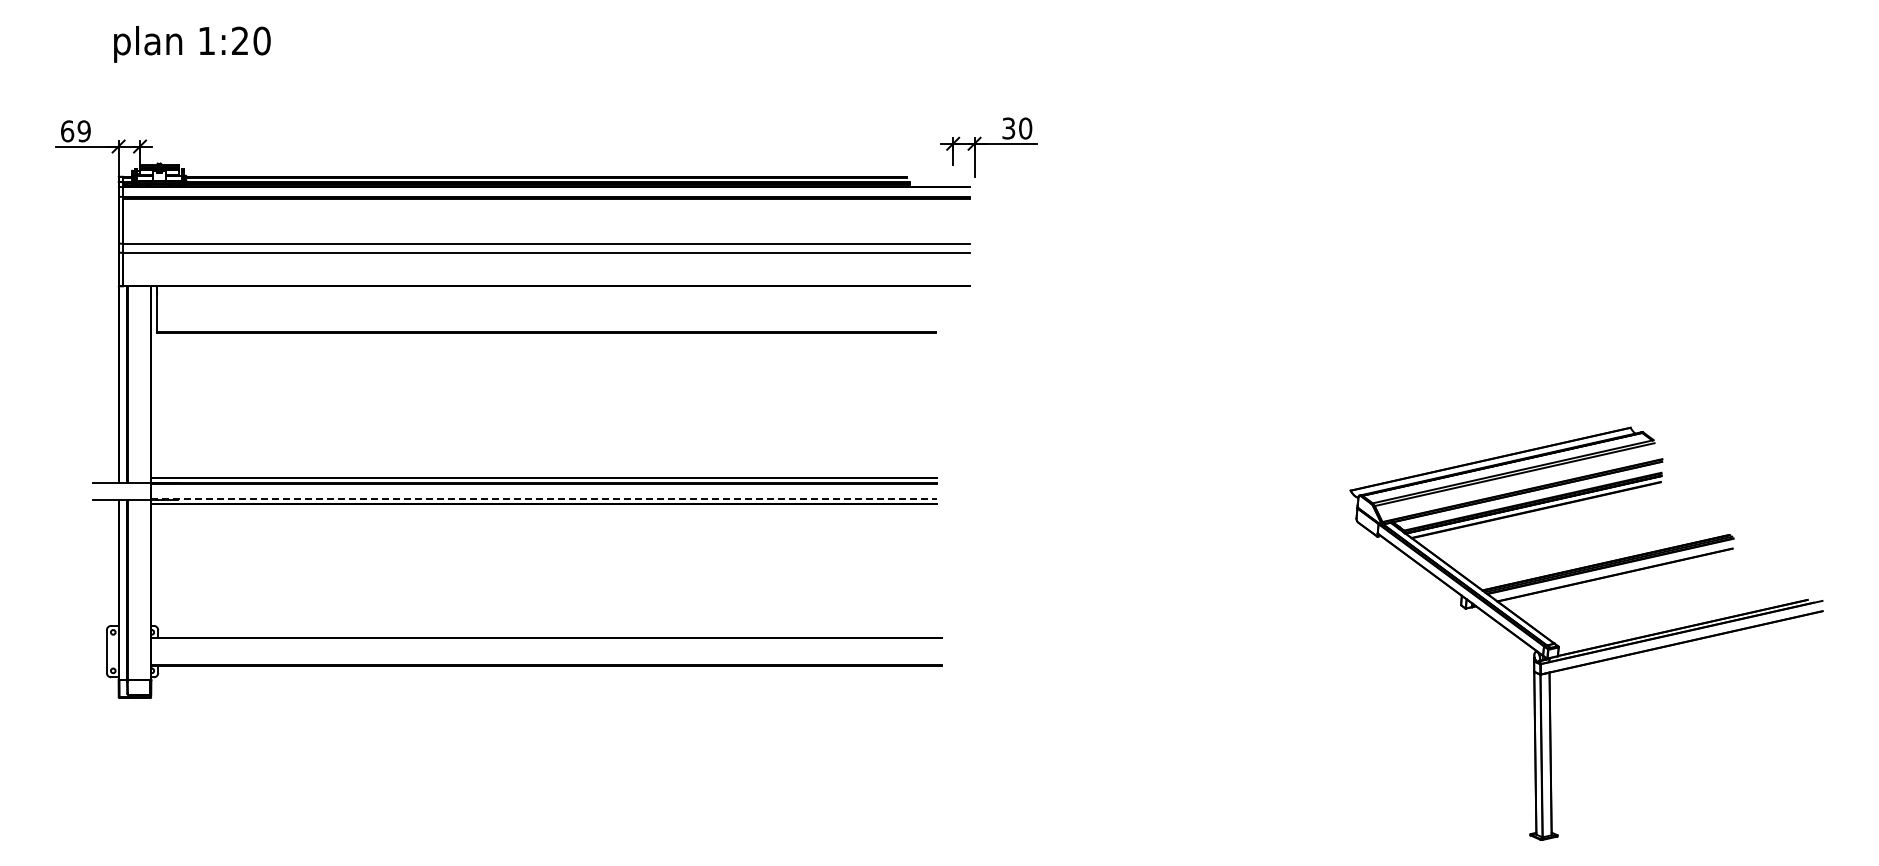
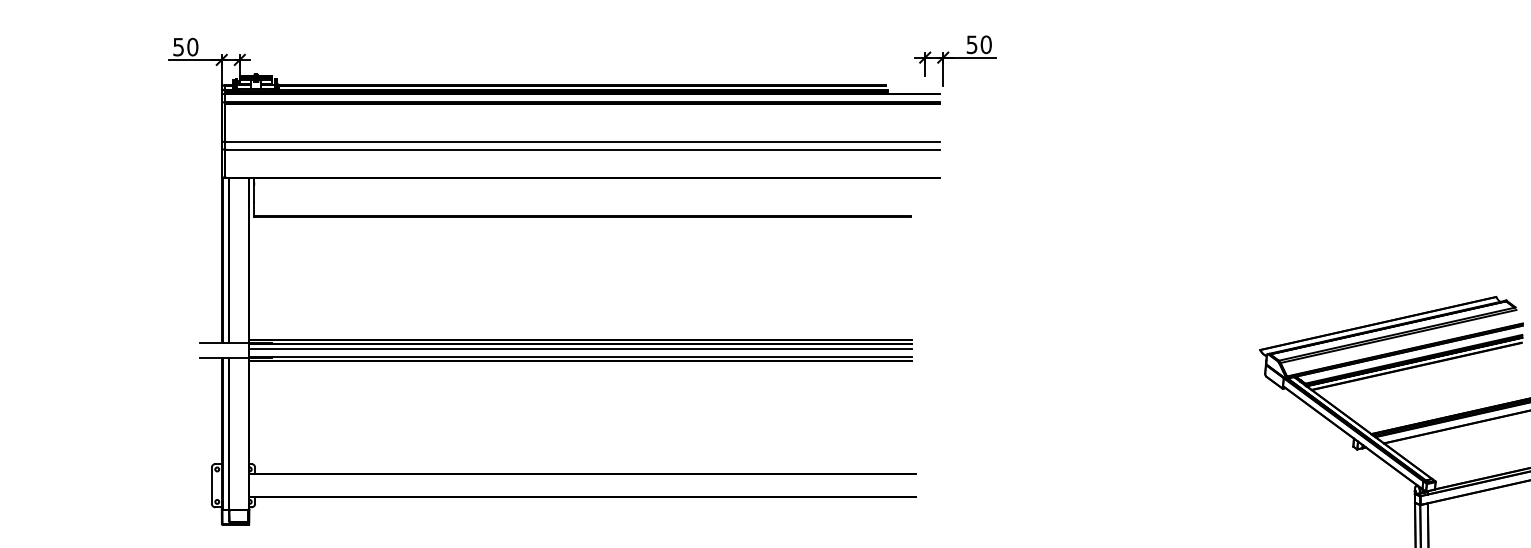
text: (1009, 127) -> (972, 43), 30 -> 50
text: (75, 131) -> (185, 47), 69 -> 50
line: (543, 489) -> (579, 349), added
line: (544, 498) -> (580, 356), dashed -> solid

